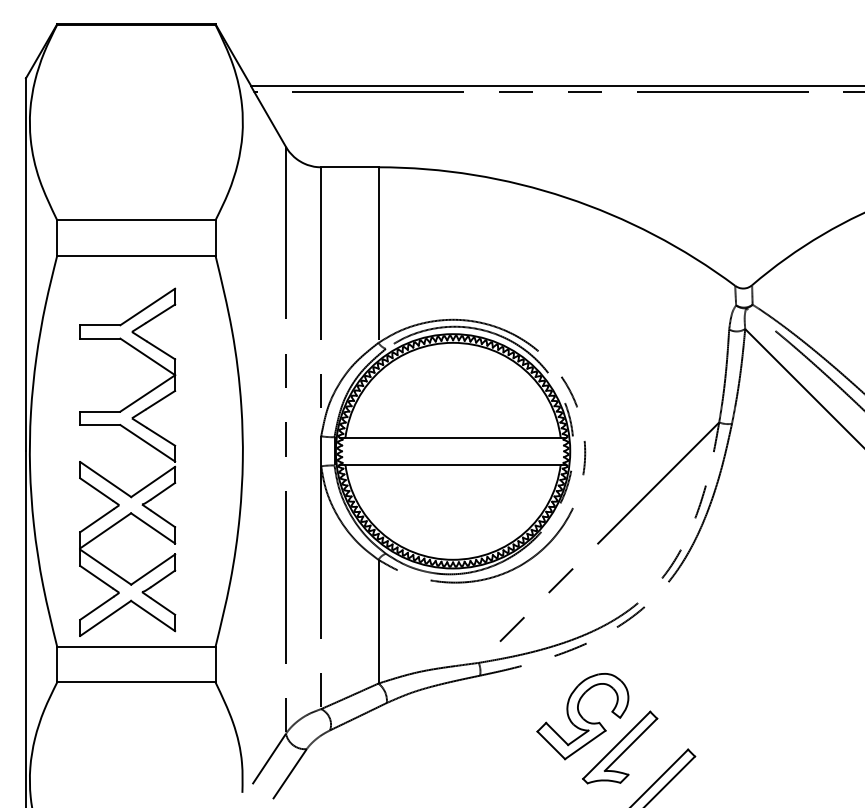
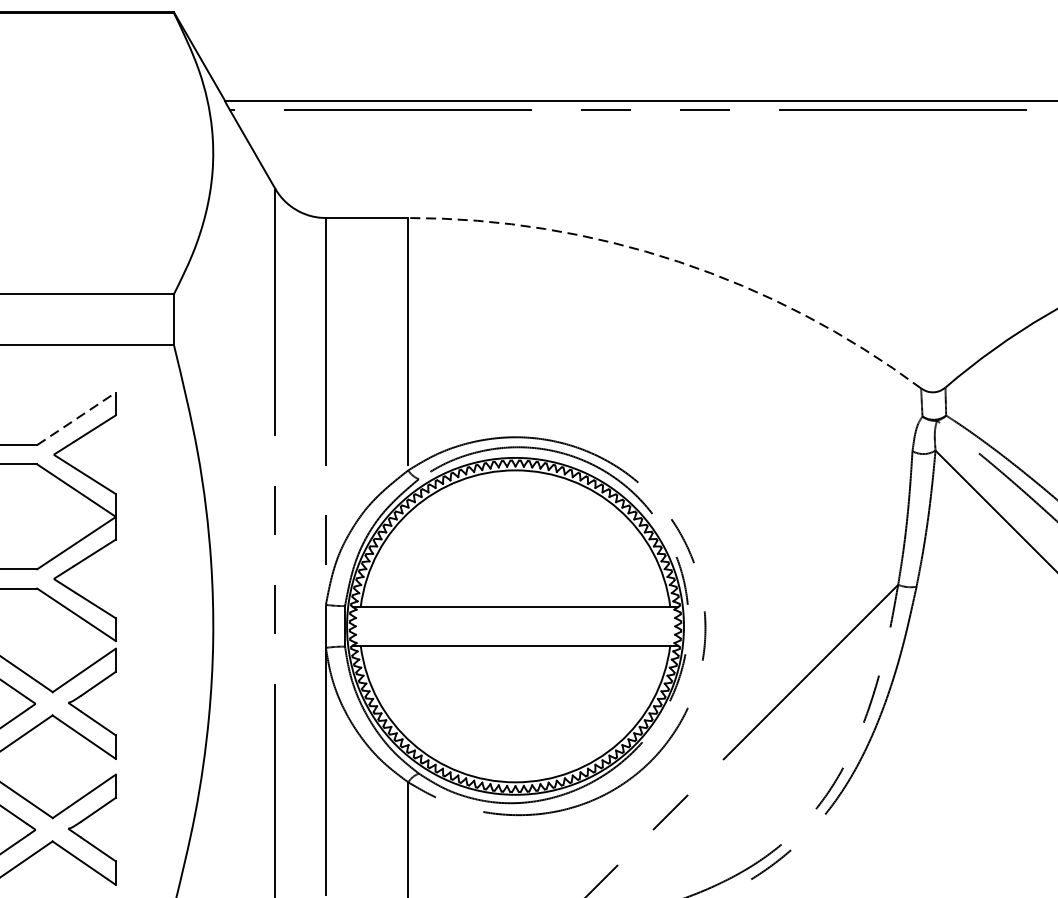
arc: (566, 197) -> (678, 261), solid -> dashed
line: (147, 306) -> (76, 418), solid -> dashed

